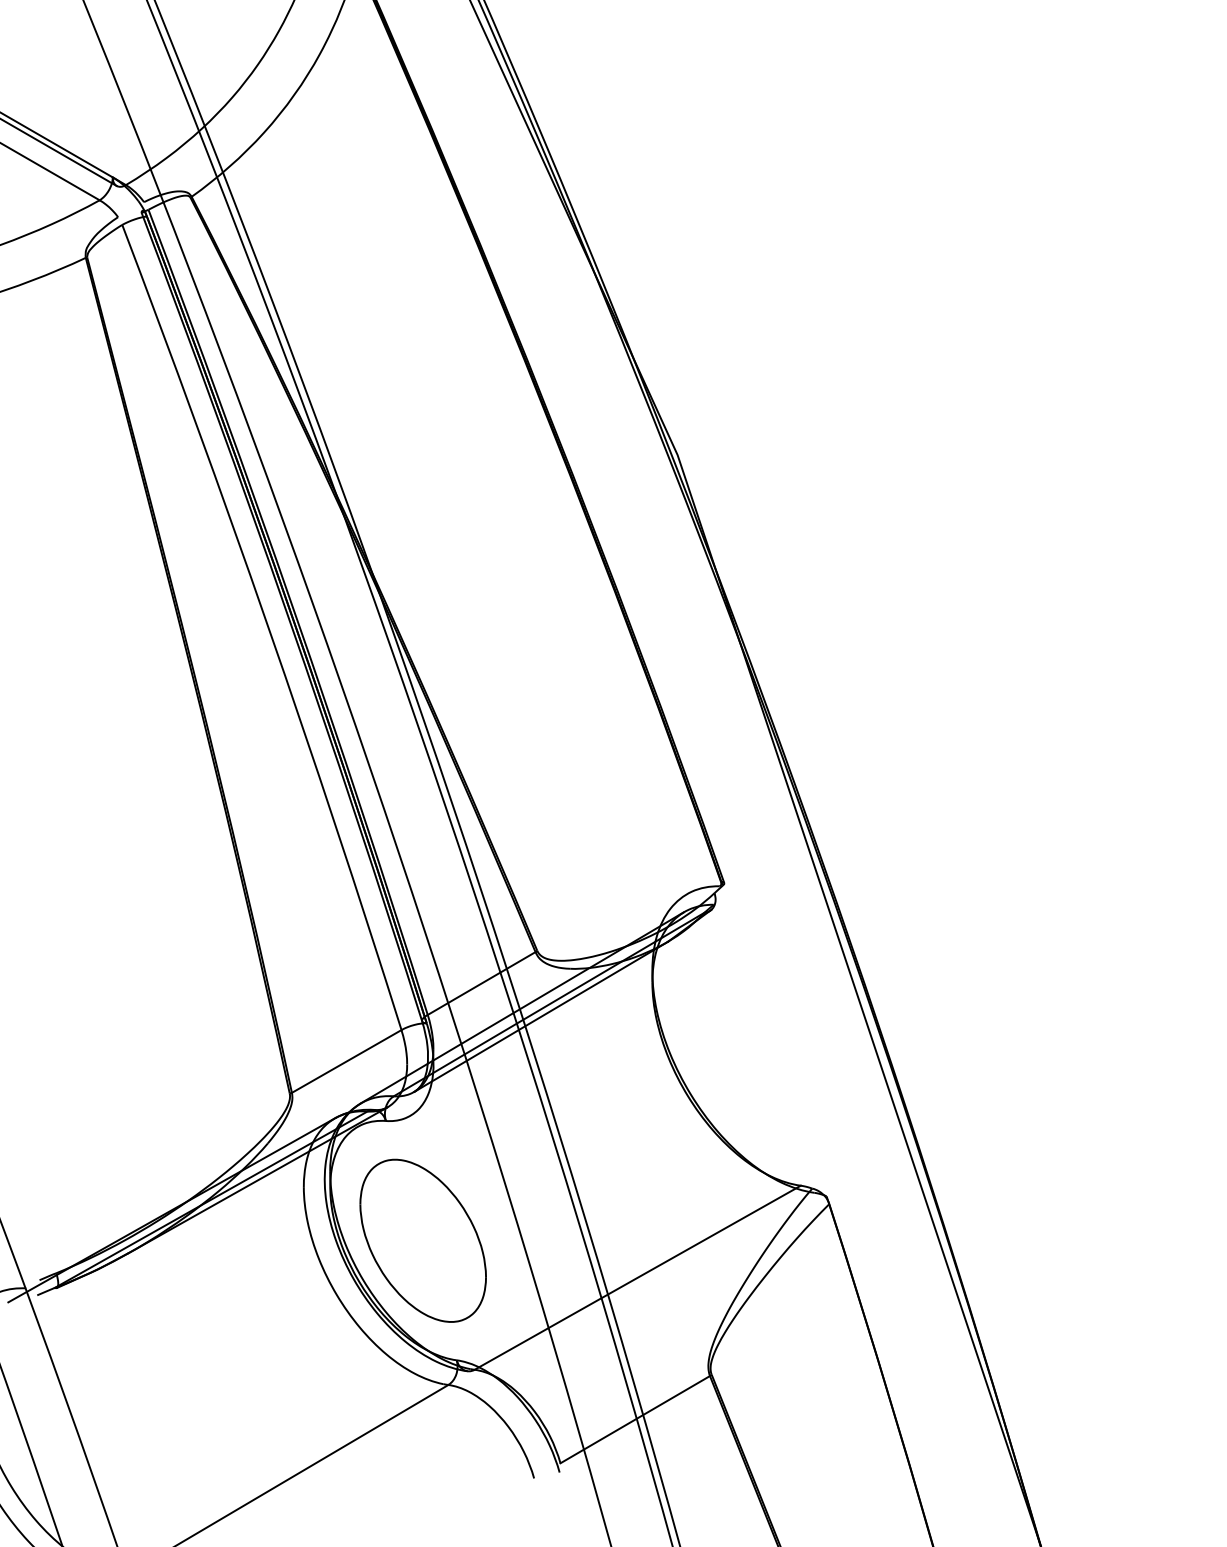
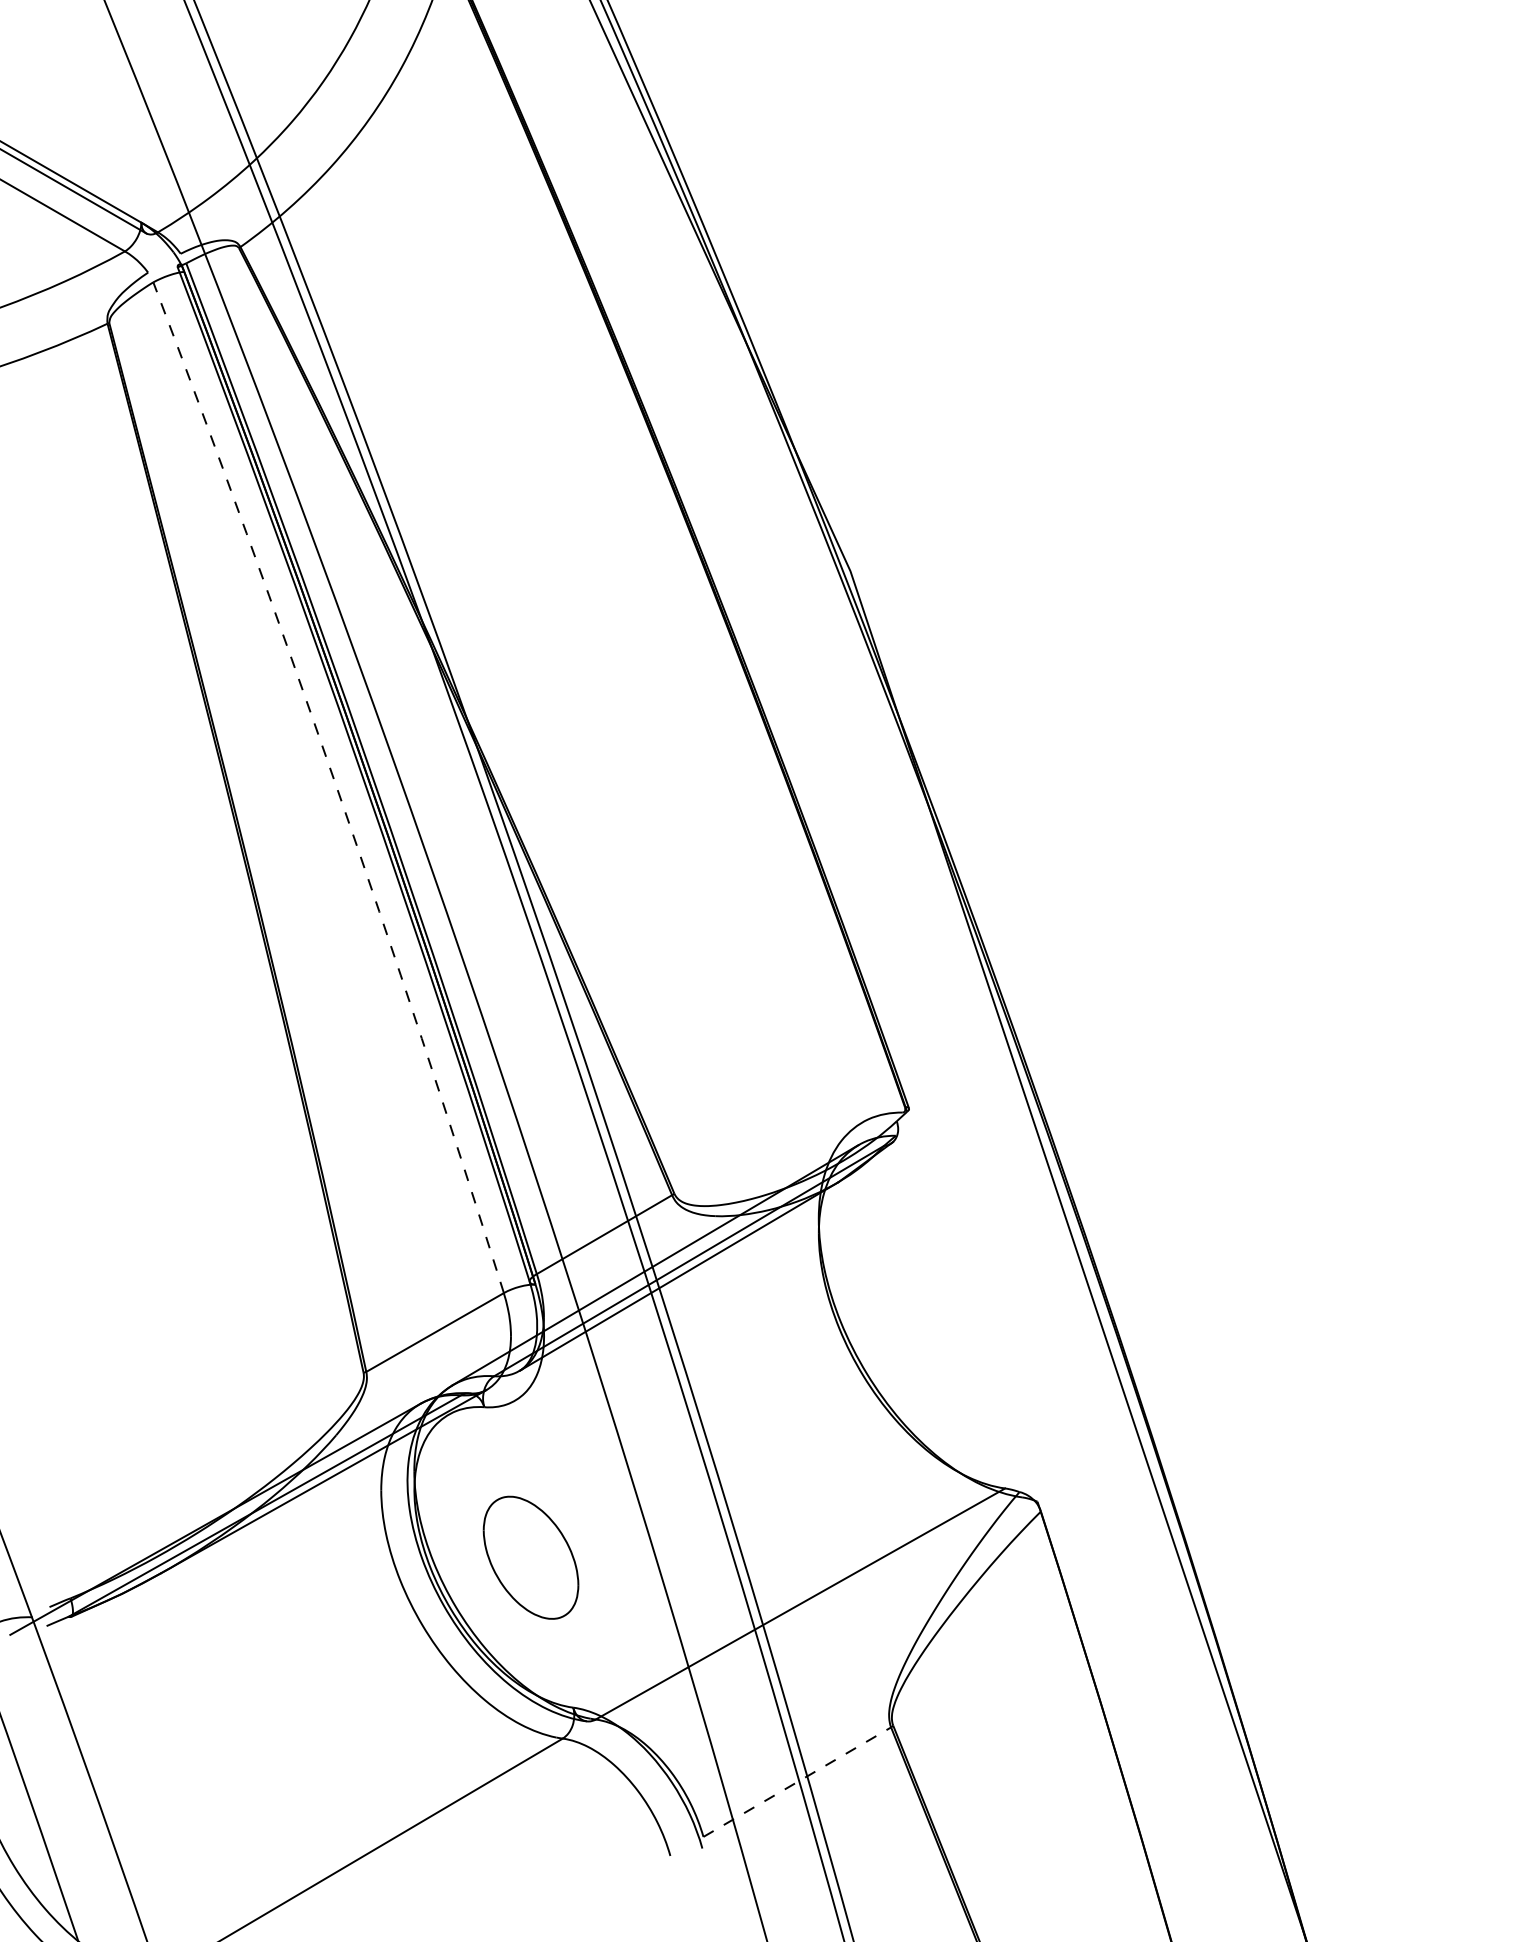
arc: (268, 625) -> (336, 785), solid -> dashed
part: (422, 1240) -> (530, 1557), size x0.6
line: (635, 1419) -> (797, 1782), solid -> dashed

